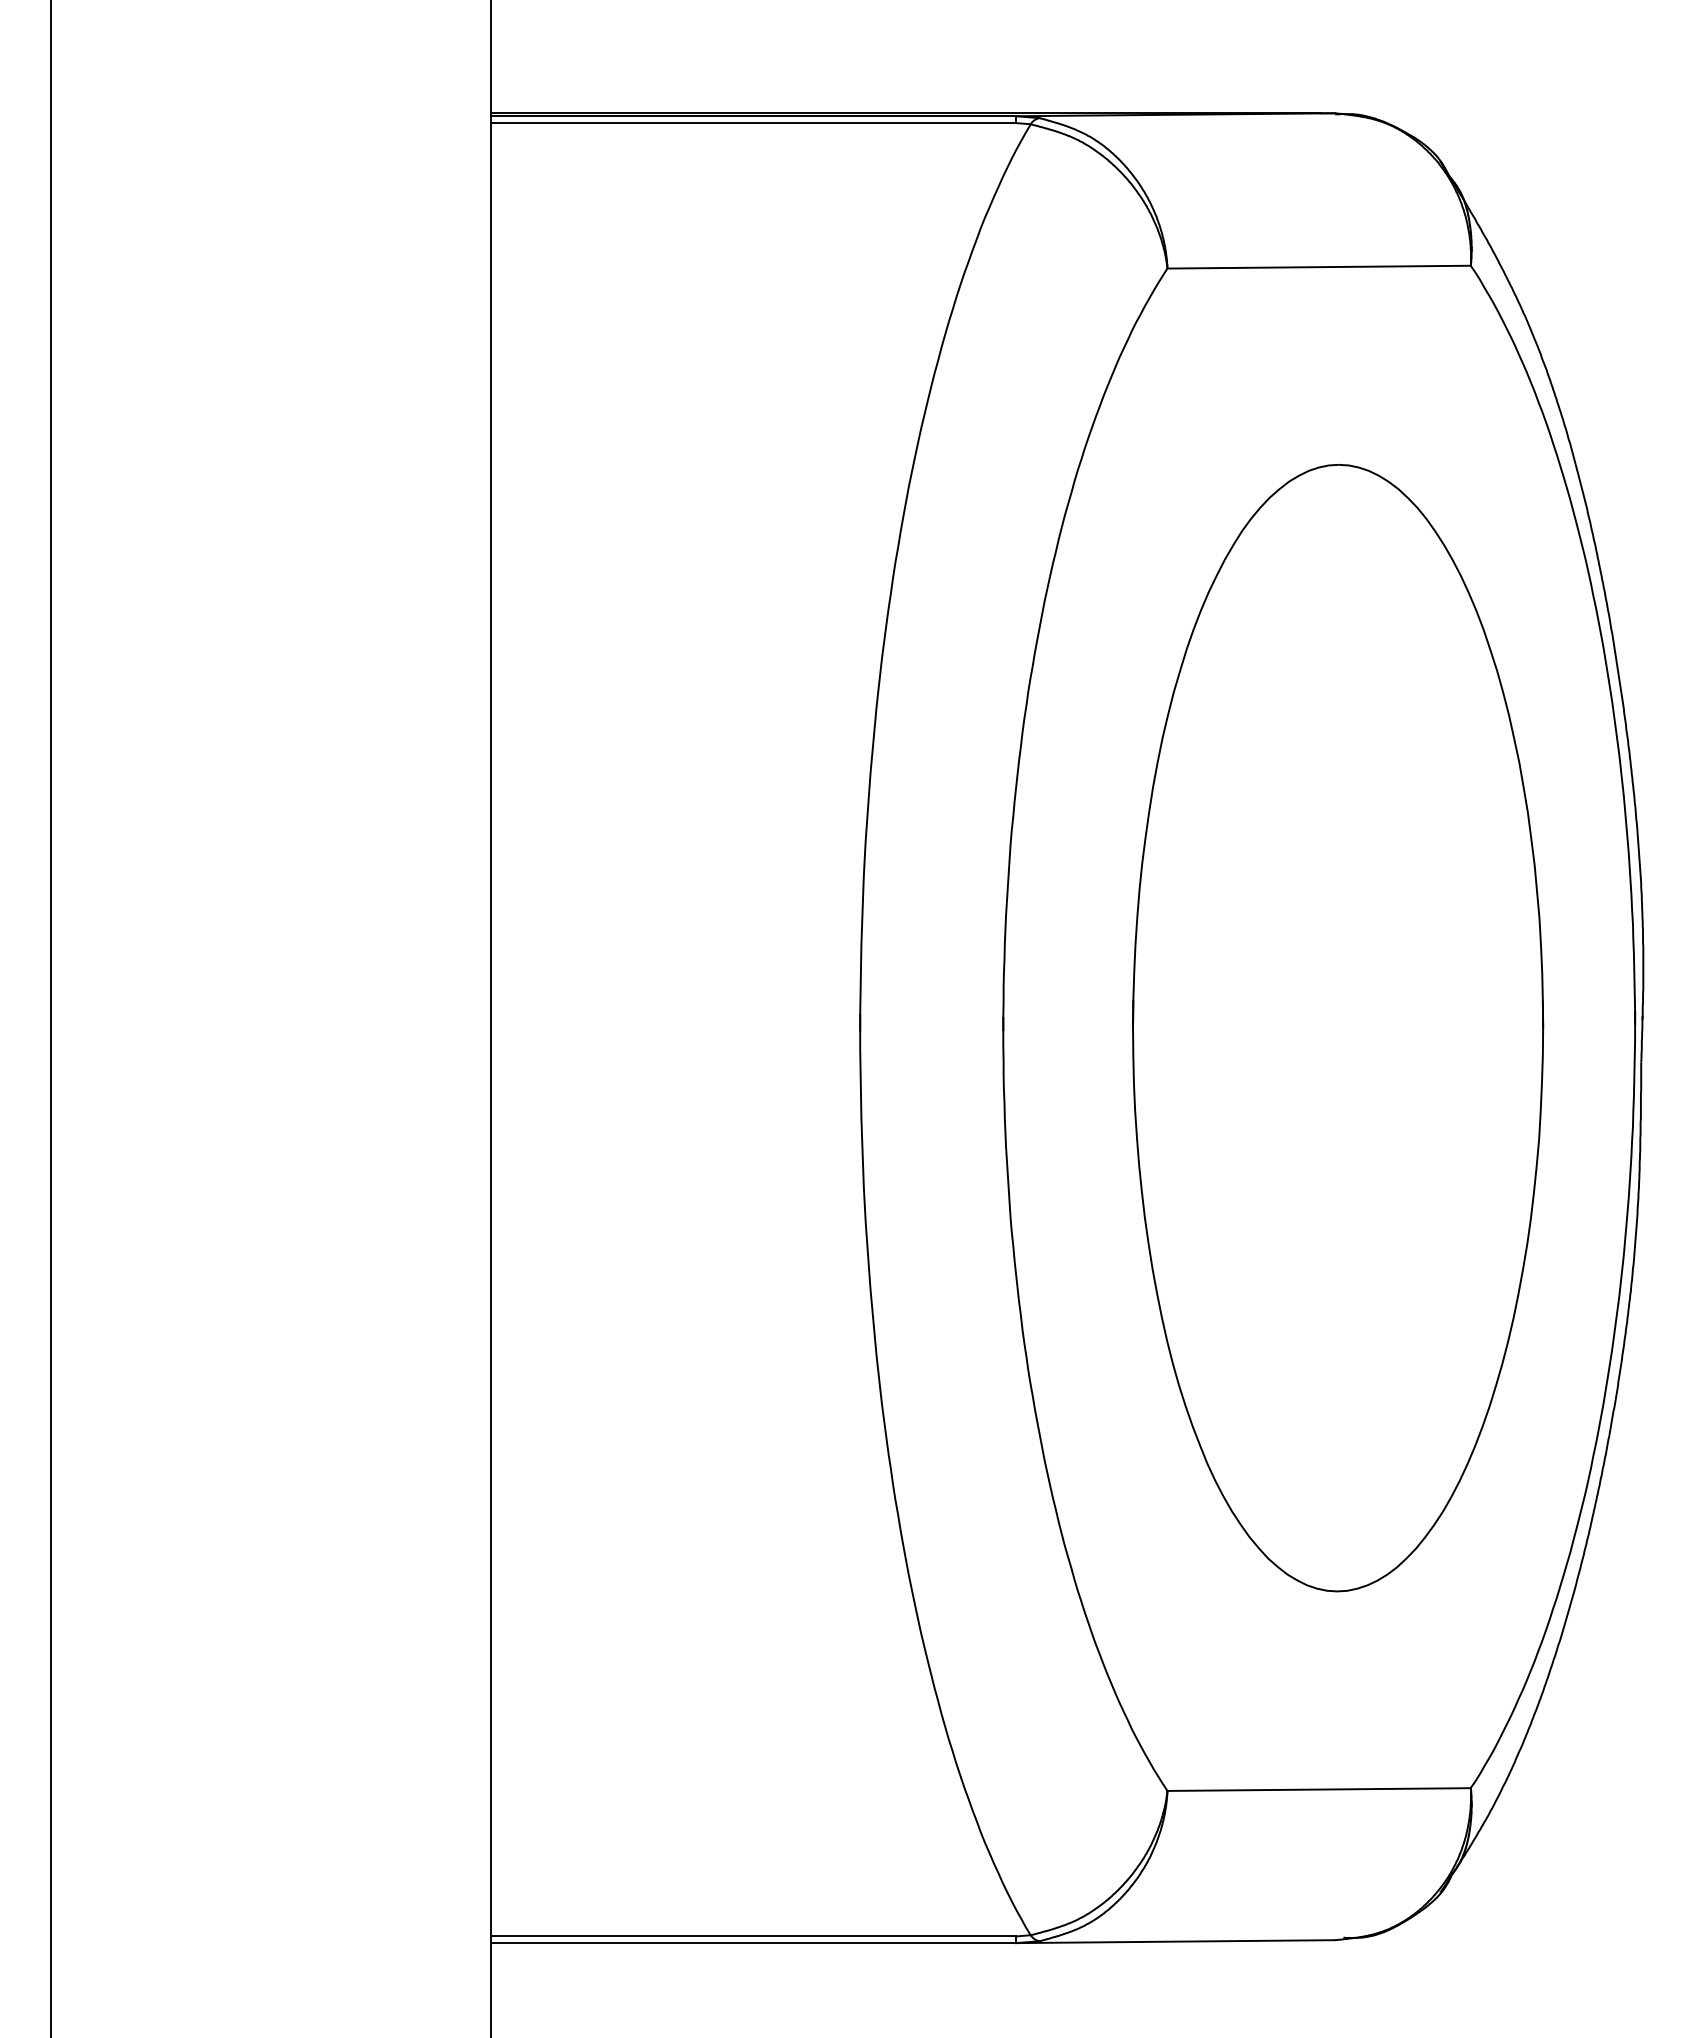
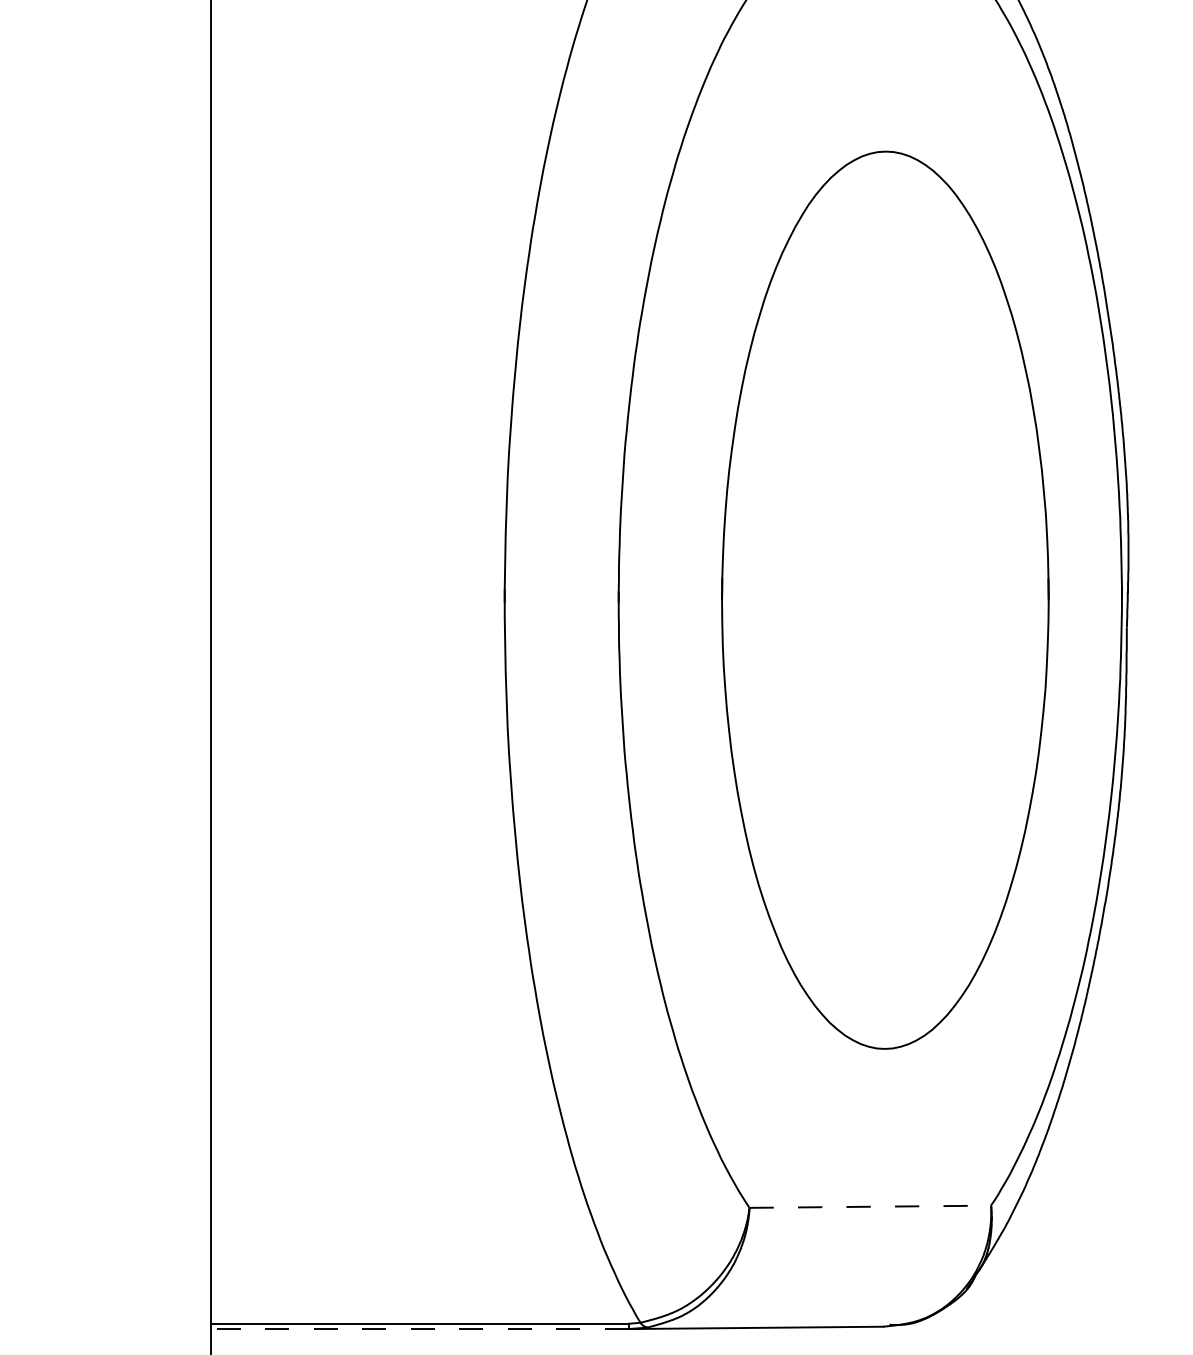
line: (1319, 1789) -> (870, 1206), solid -> dashed
line: (753, 1943) -> (419, 1329), solid -> dashed

